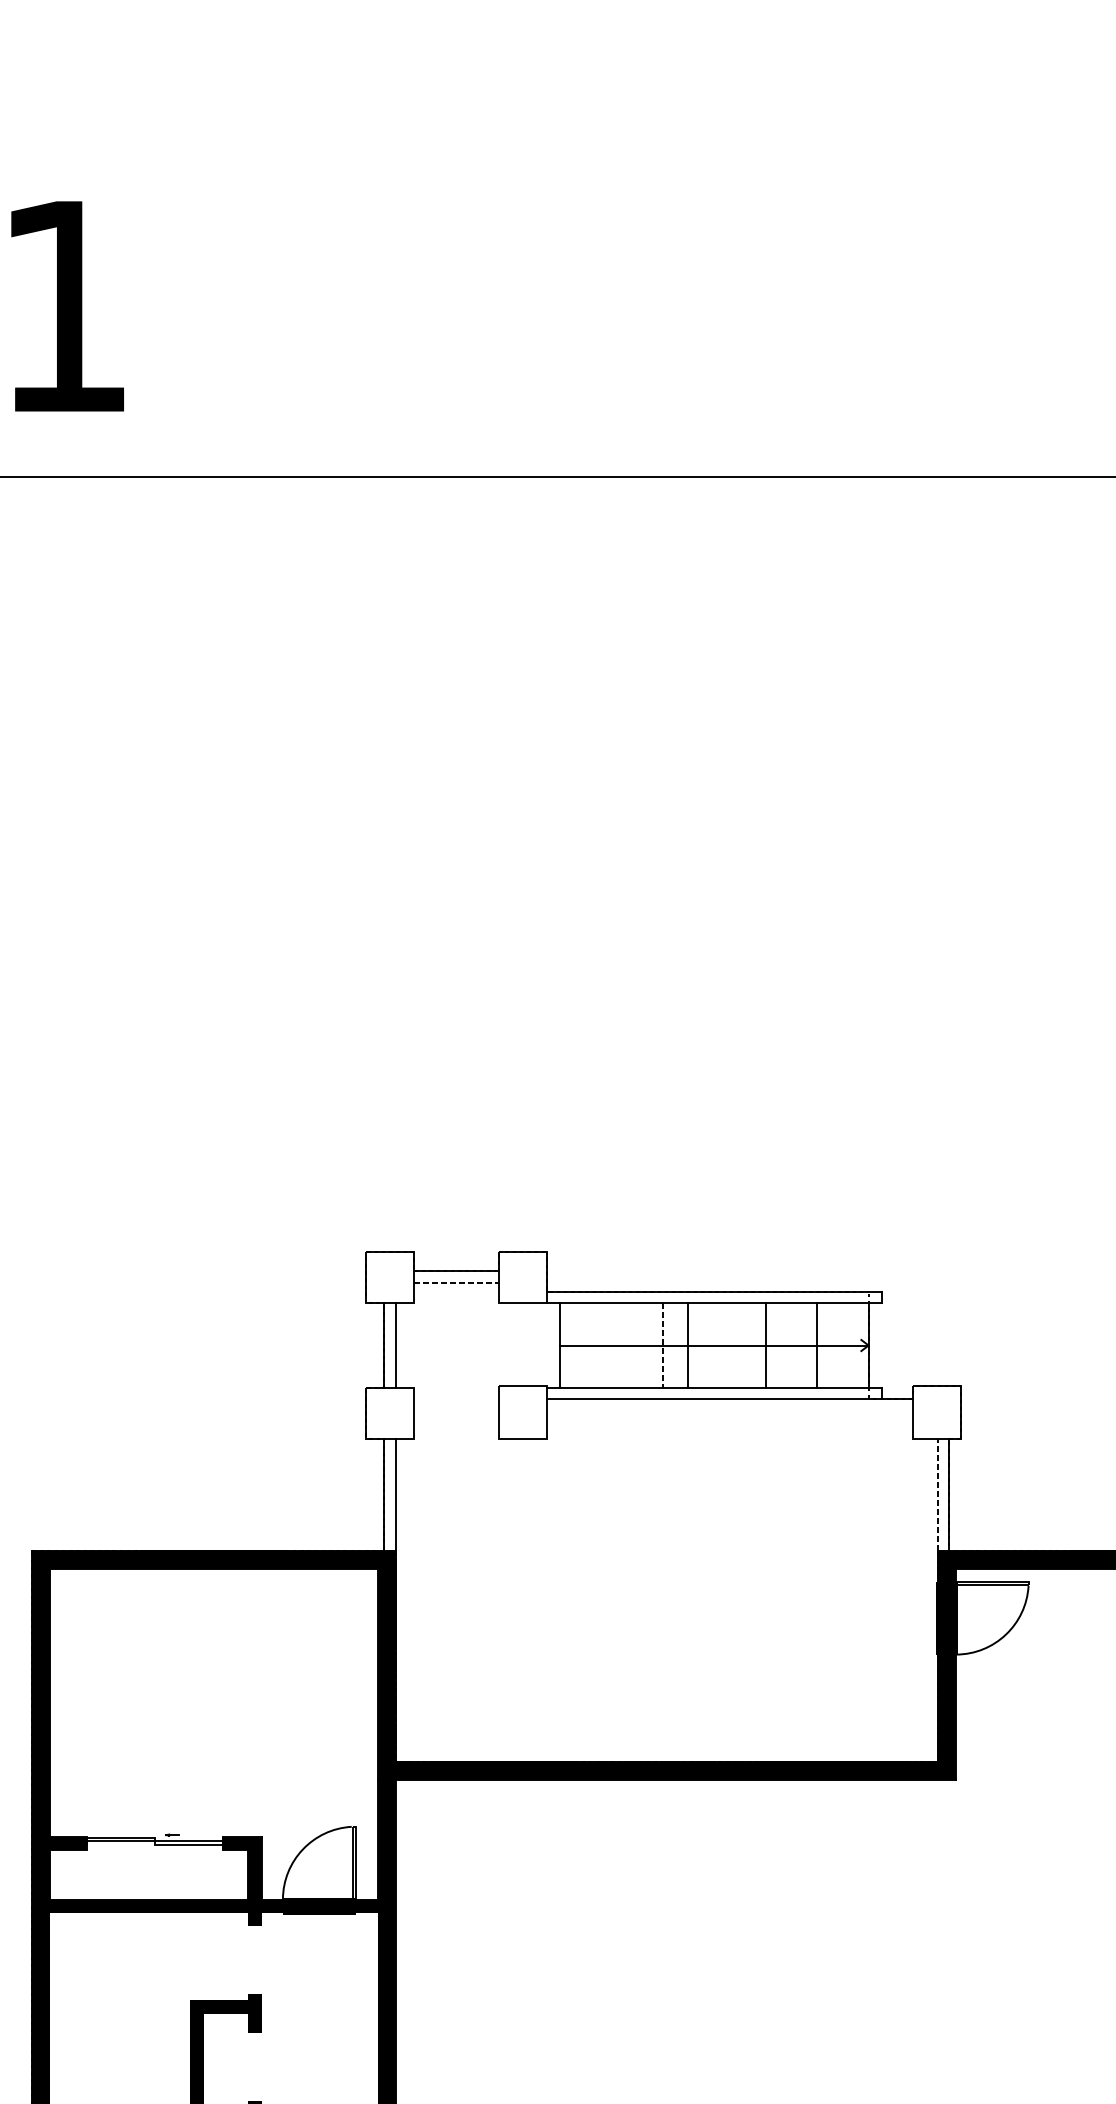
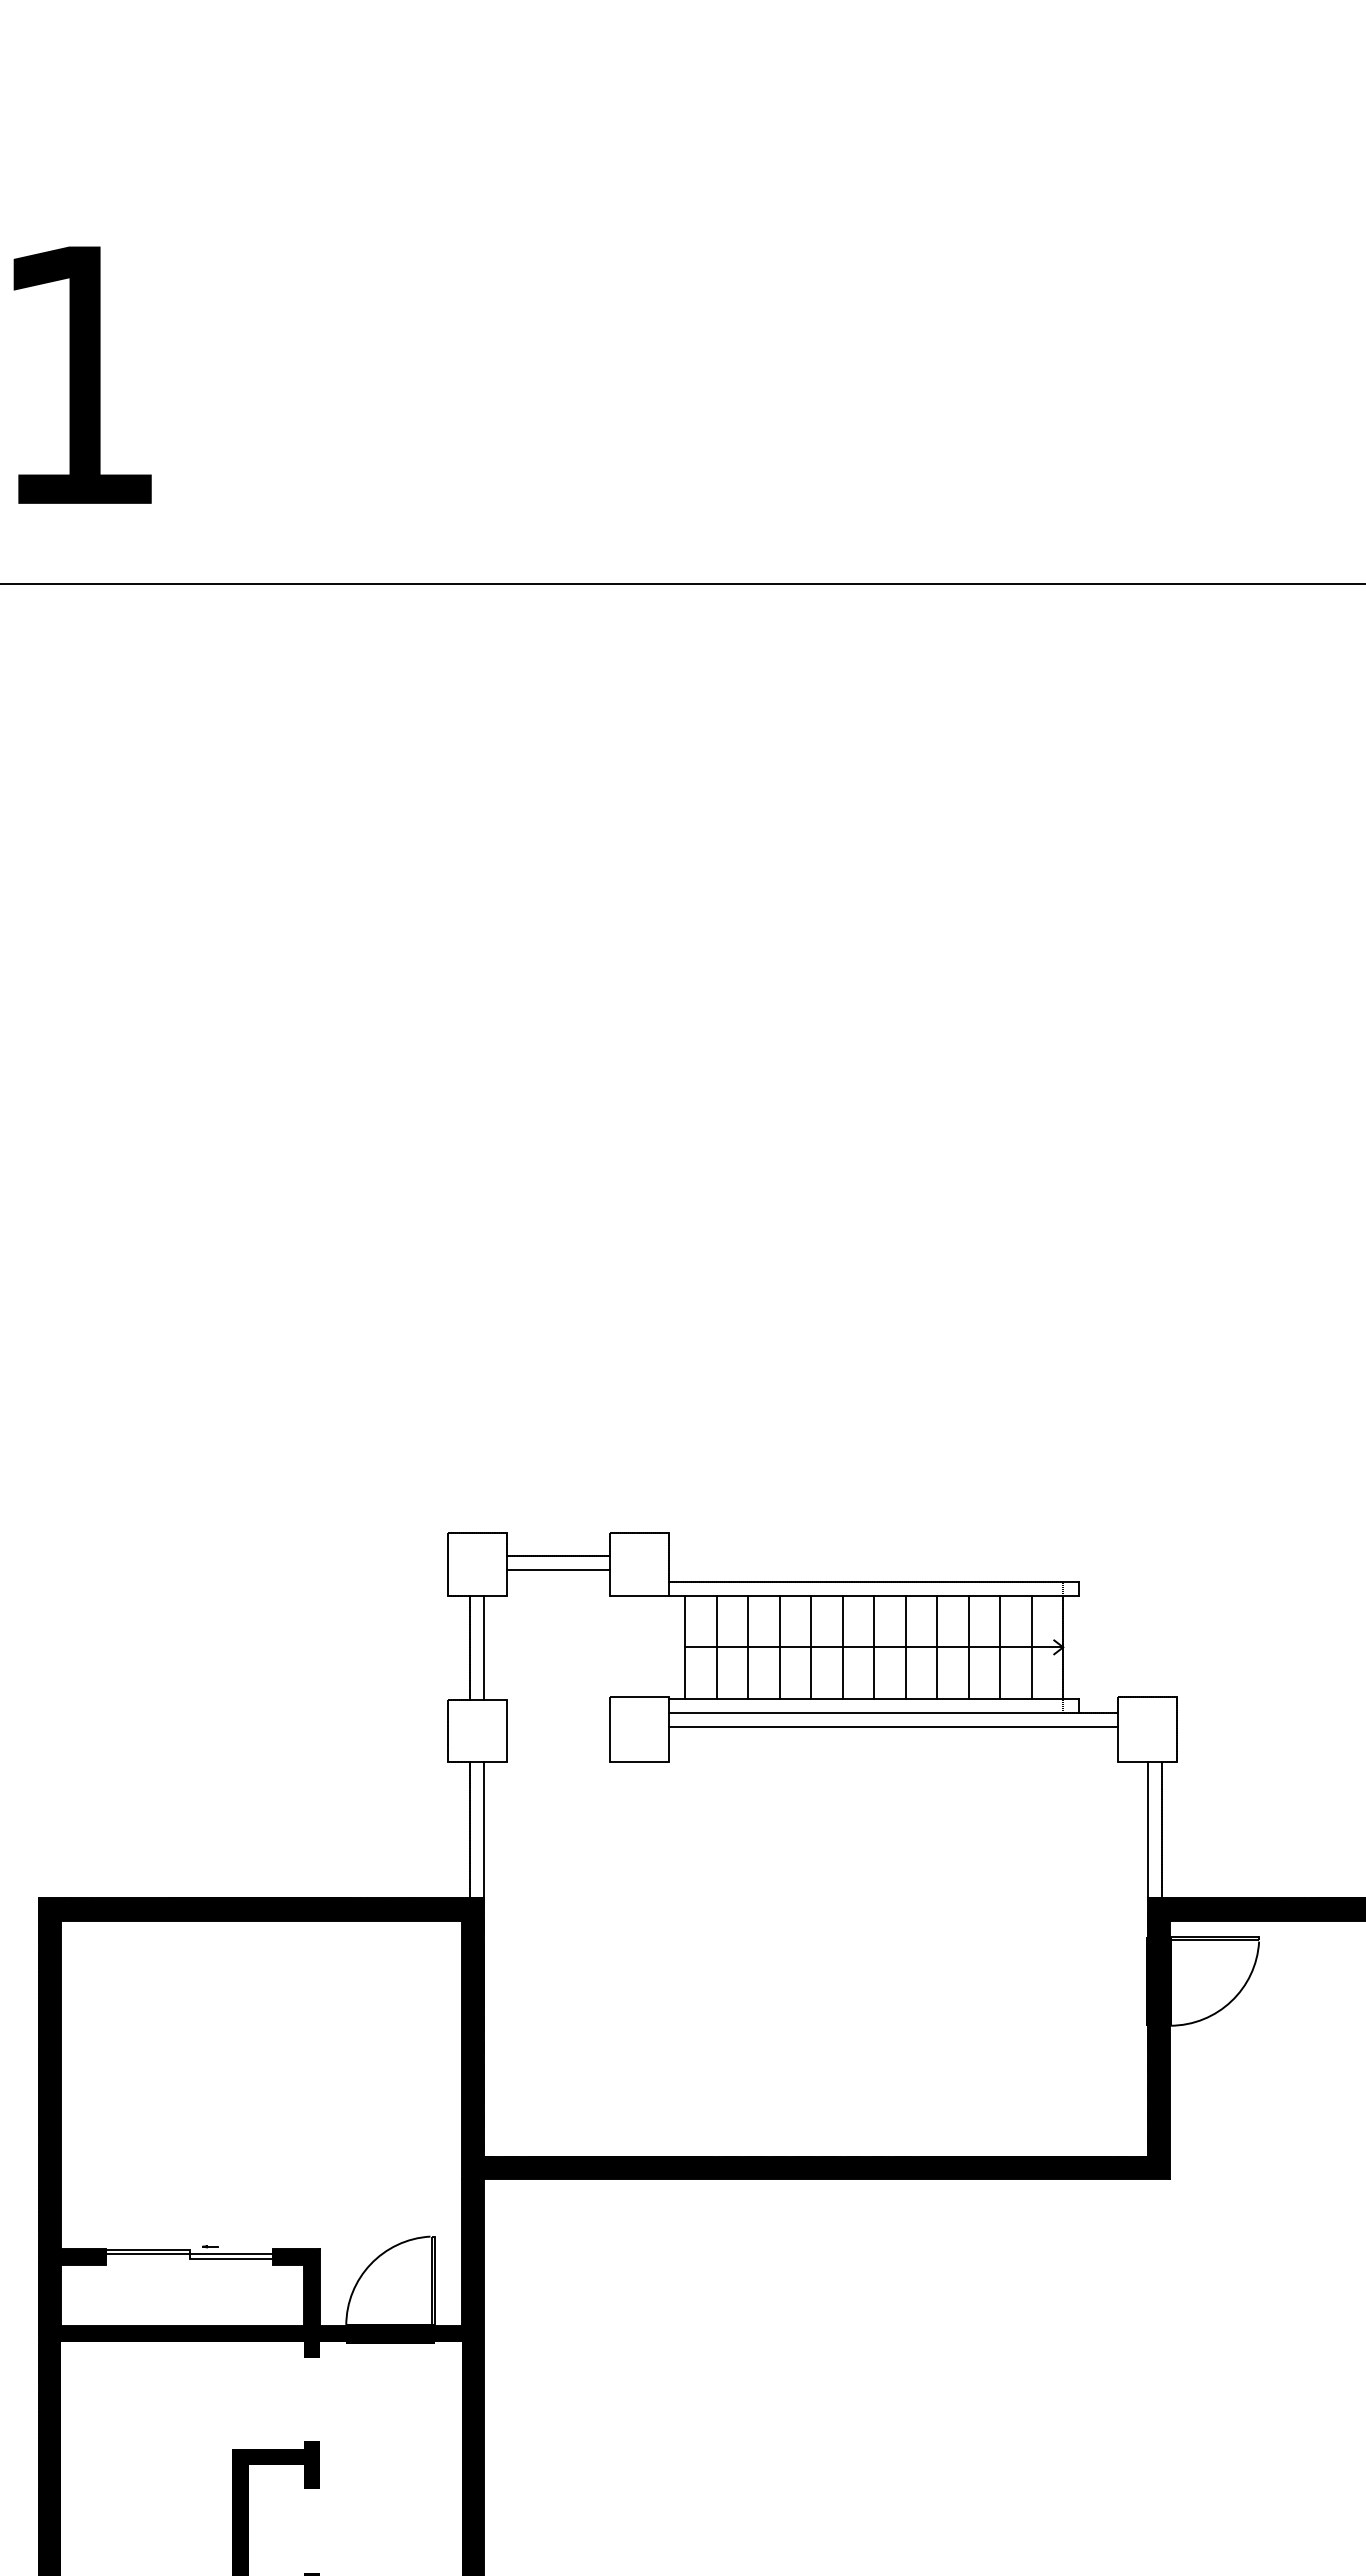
line: (456, 1282) -> (558, 1570), dashed -> solid
line: (585, 1345) -> (716, 1647), added
line: (611, 1345) -> (748, 1647), added
line: (636, 1345) -> (779, 1647), added
line: (662, 1345) -> (811, 1647), dashed -> solid
line: (714, 1345) -> (874, 1647), added
line: (739, 1345) -> (905, 1647), added
line: (791, 1345) -> (968, 1647), added
line: (842, 1345) -> (1031, 1647), added
line: (729, 1410) -> (893, 1726), added
line: (937, 1494) -> (1147, 1829), dashed -> solid

